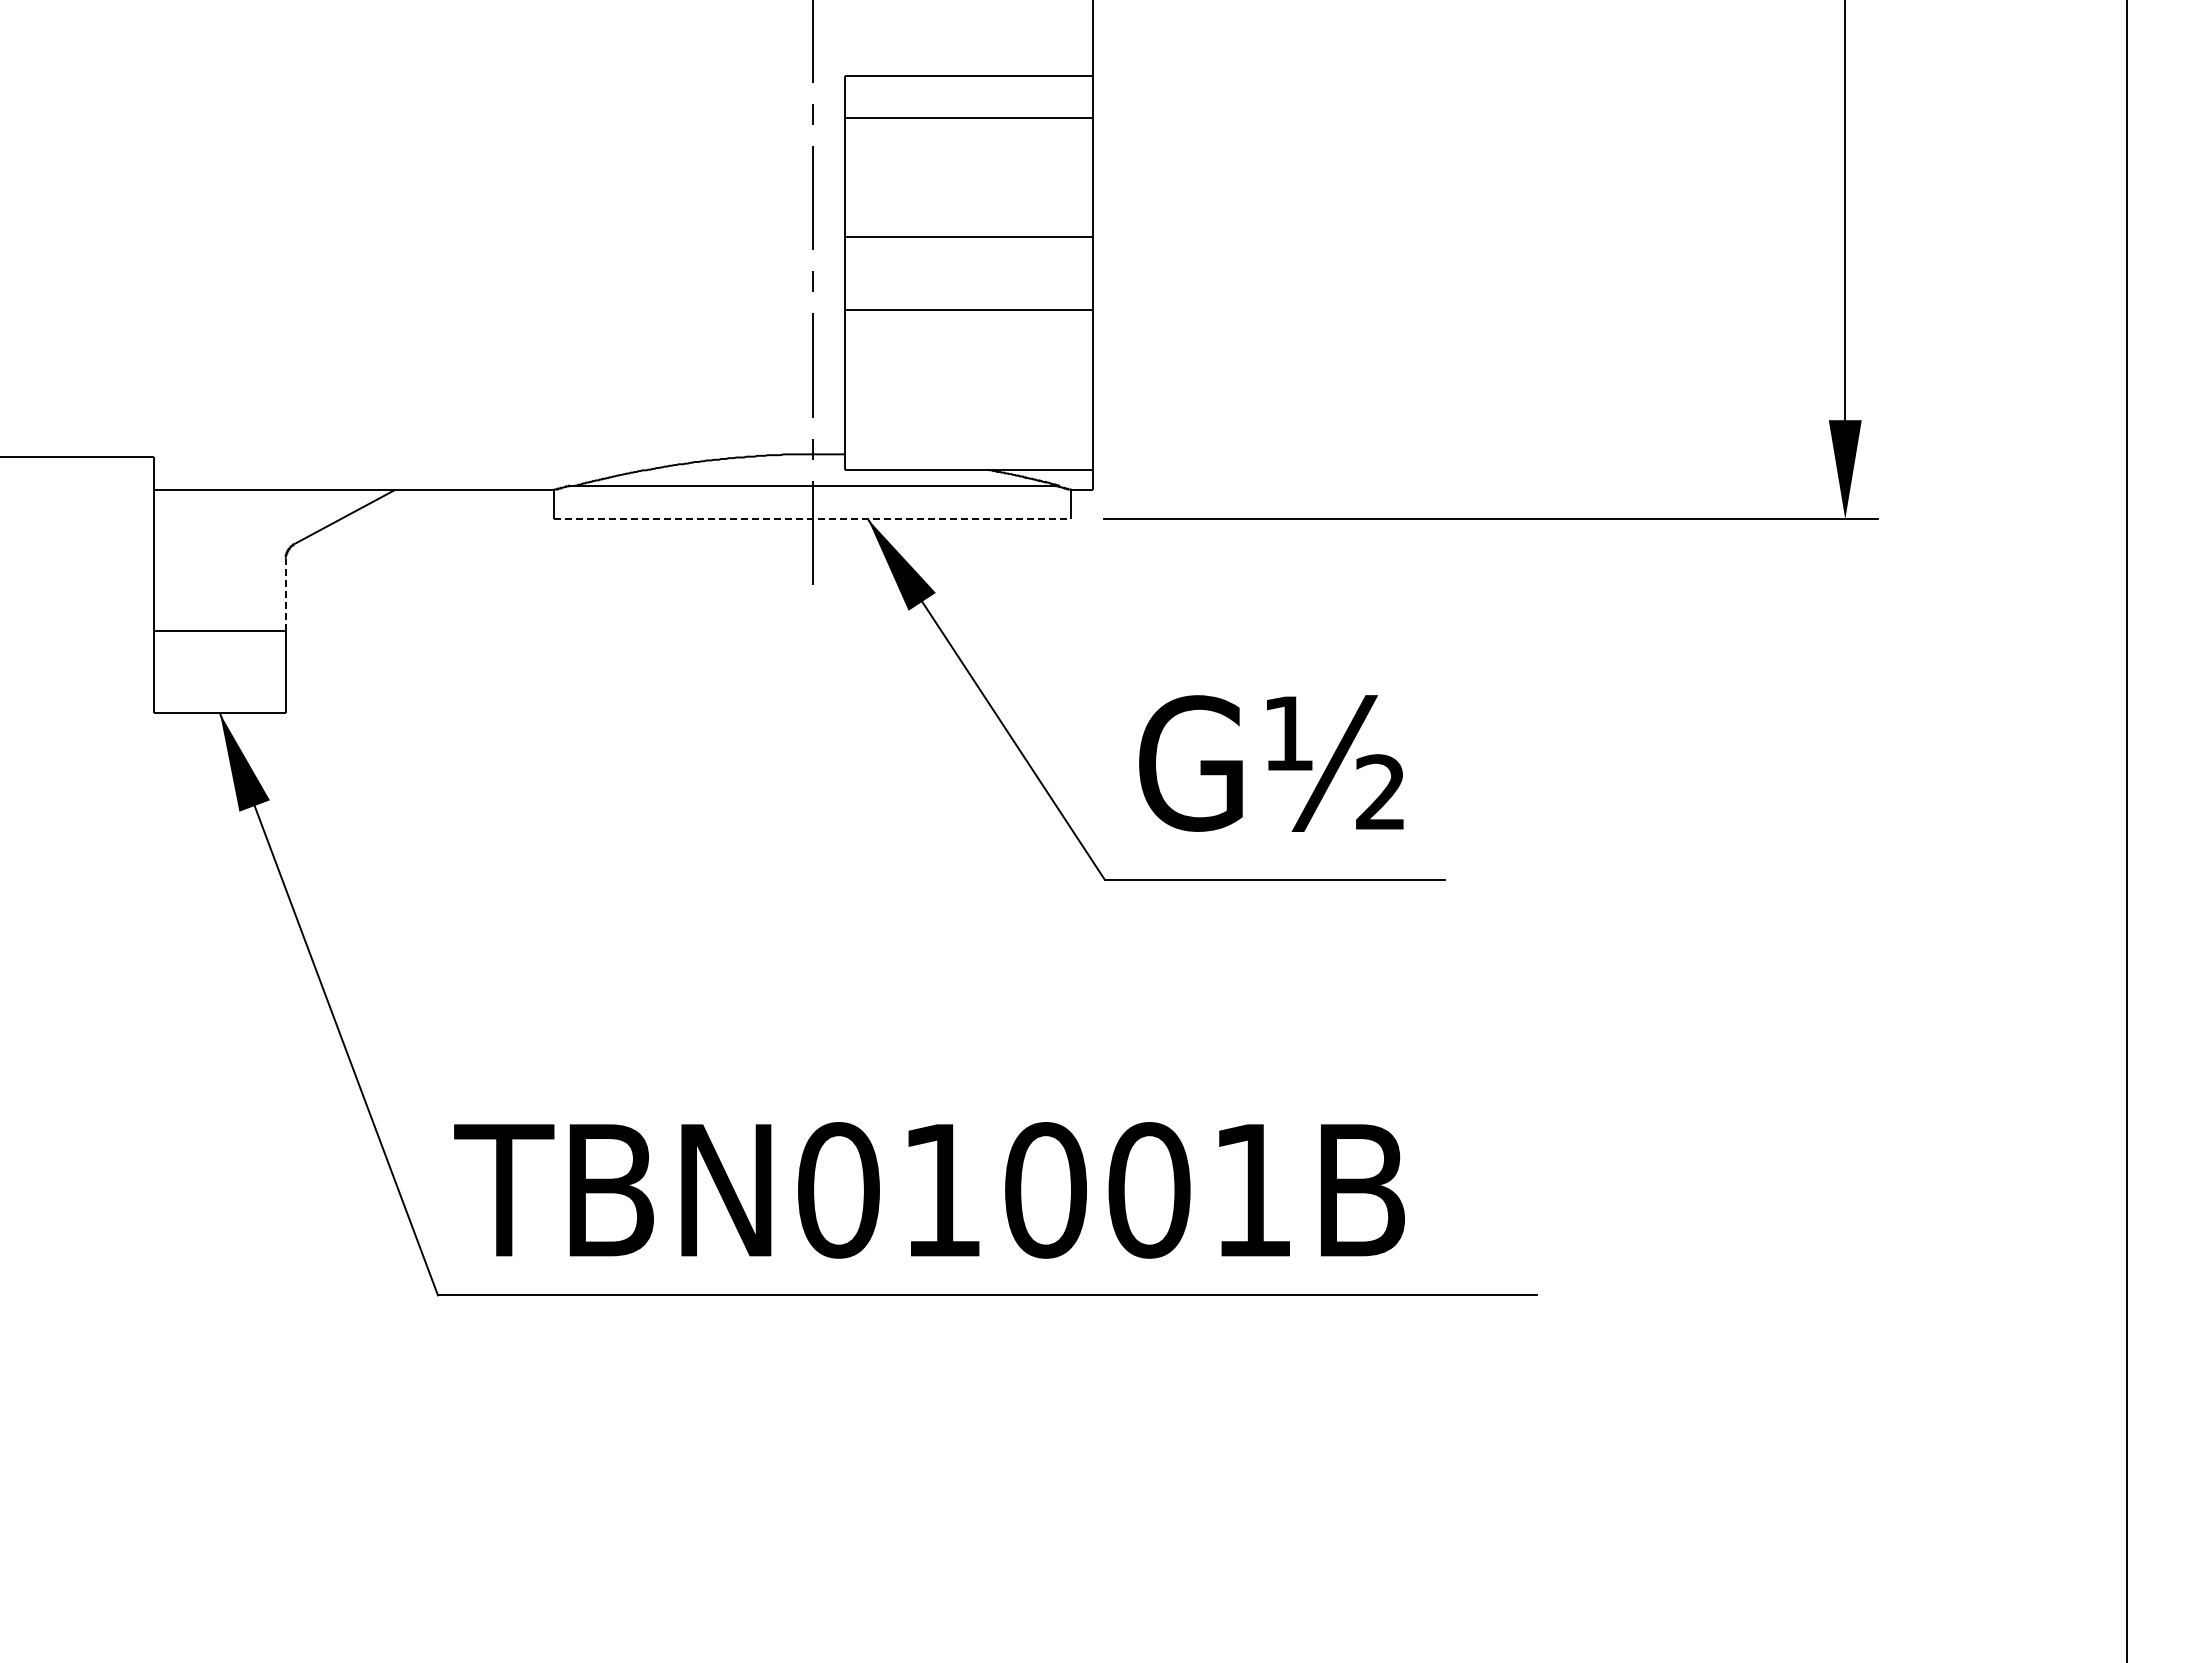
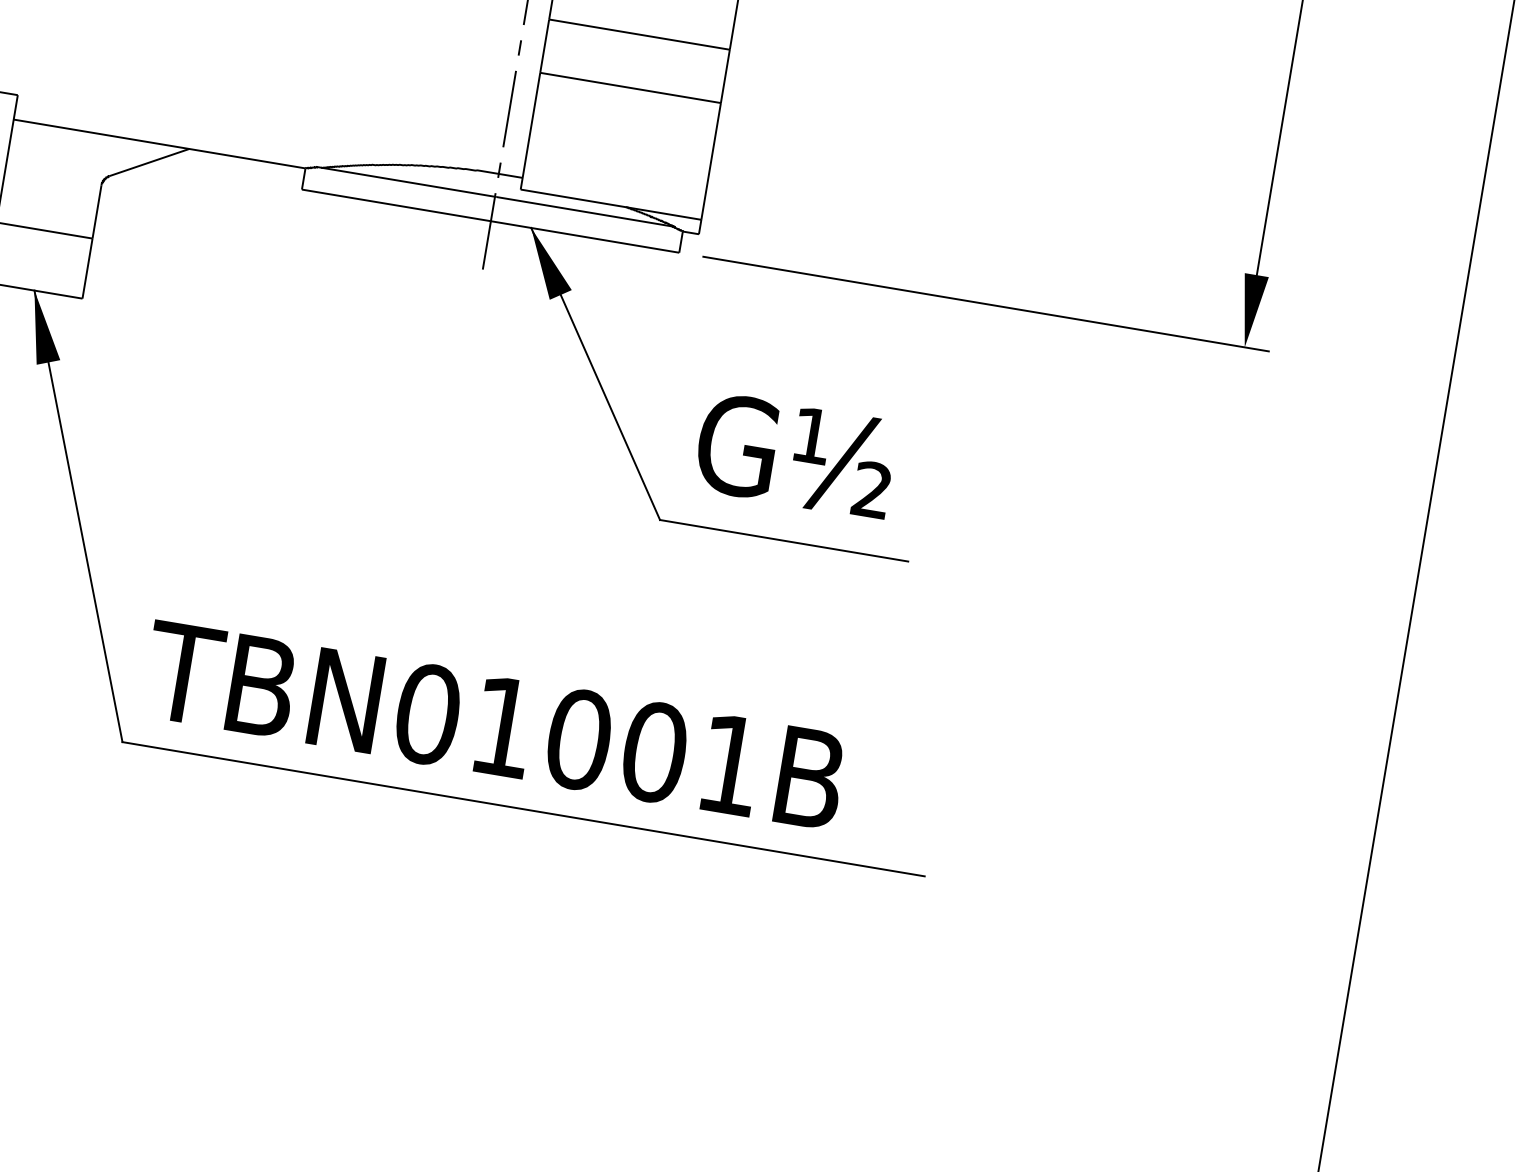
line: (812, 519) -> (490, 221), dashed -> solid
line: (285, 594) -> (96, 211), dashed -> solid

